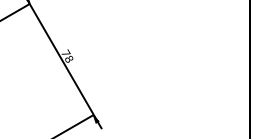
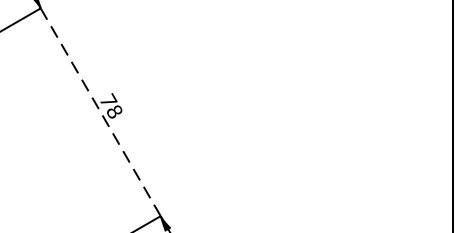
line: (62, 59) -> (102, 112), solid -> dashed

